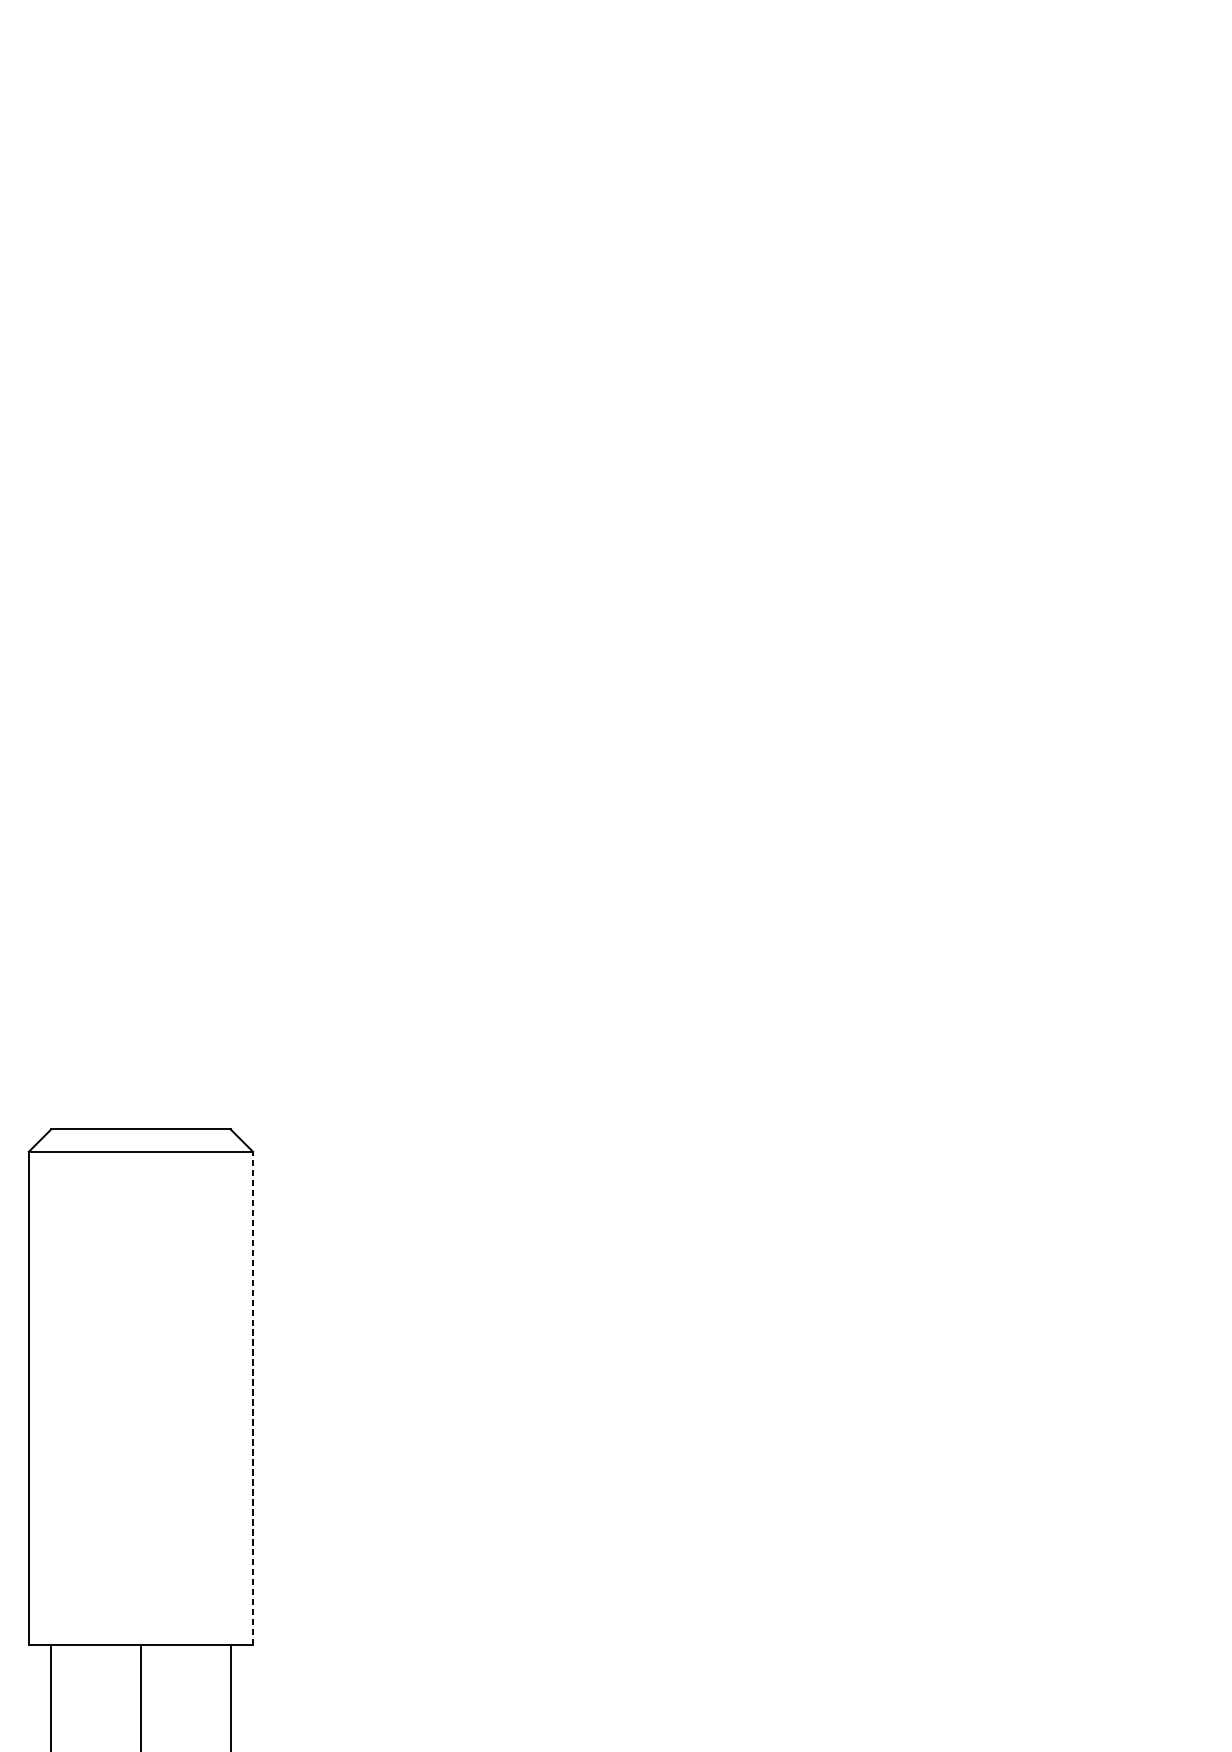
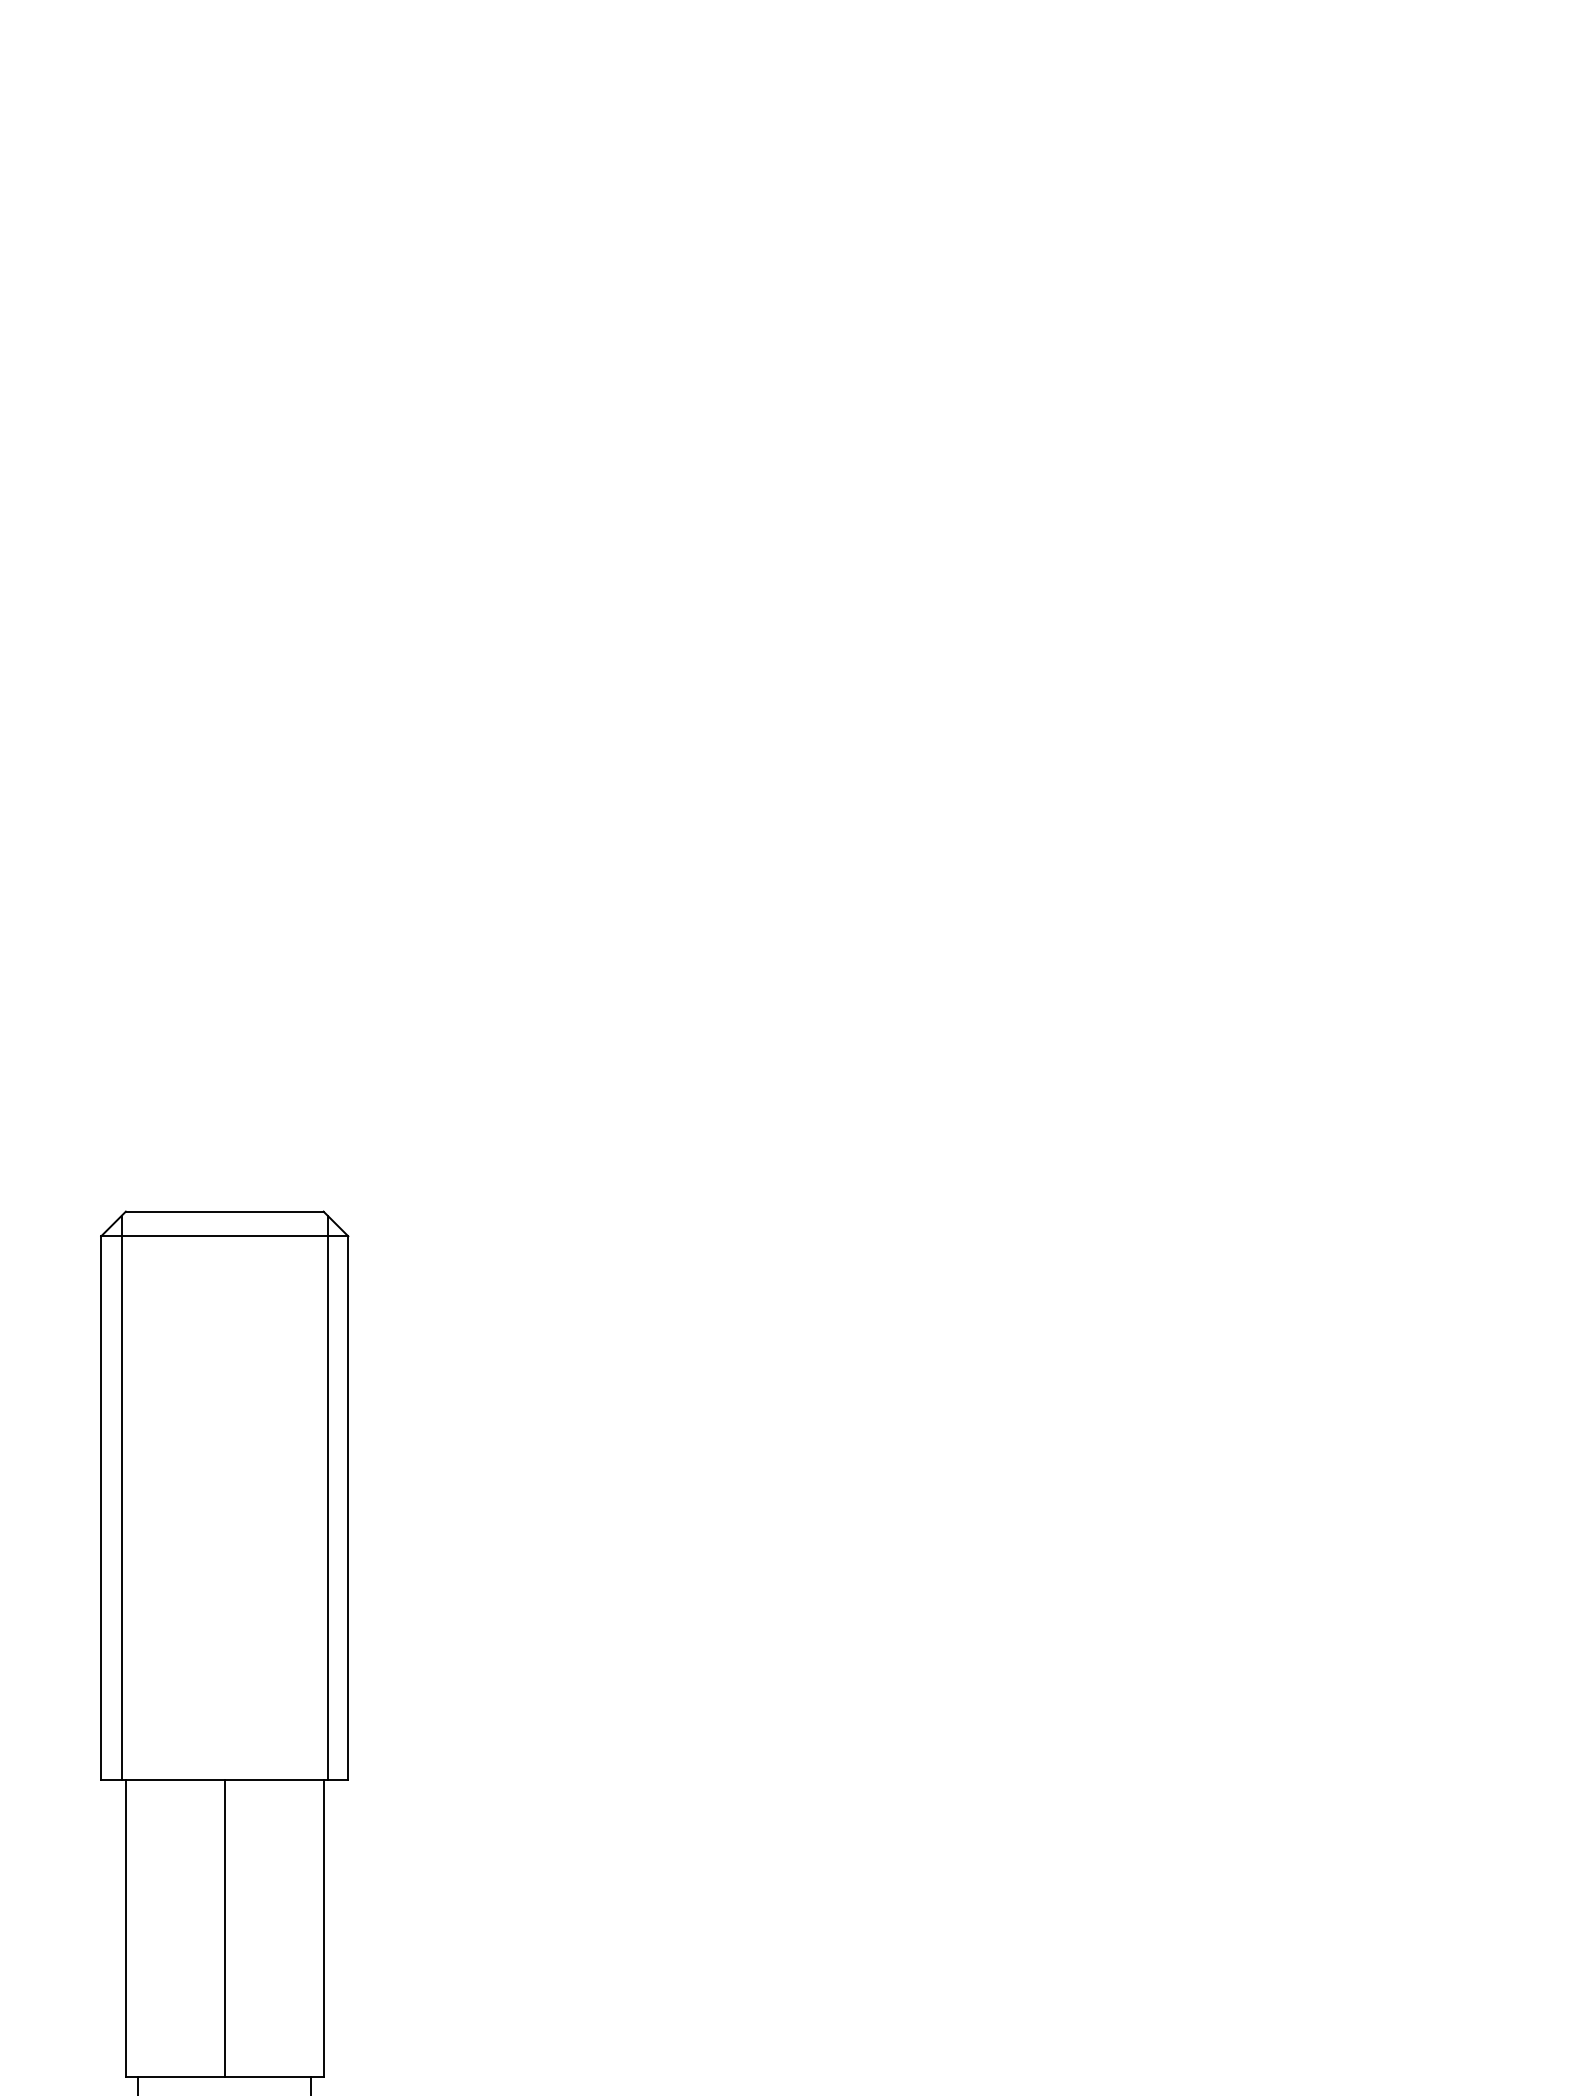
line: (47, 1388) -> (121, 1497), added
line: (234, 1388) -> (327, 1497), added
line: (253, 1398) -> (348, 1508), dashed -> solid

